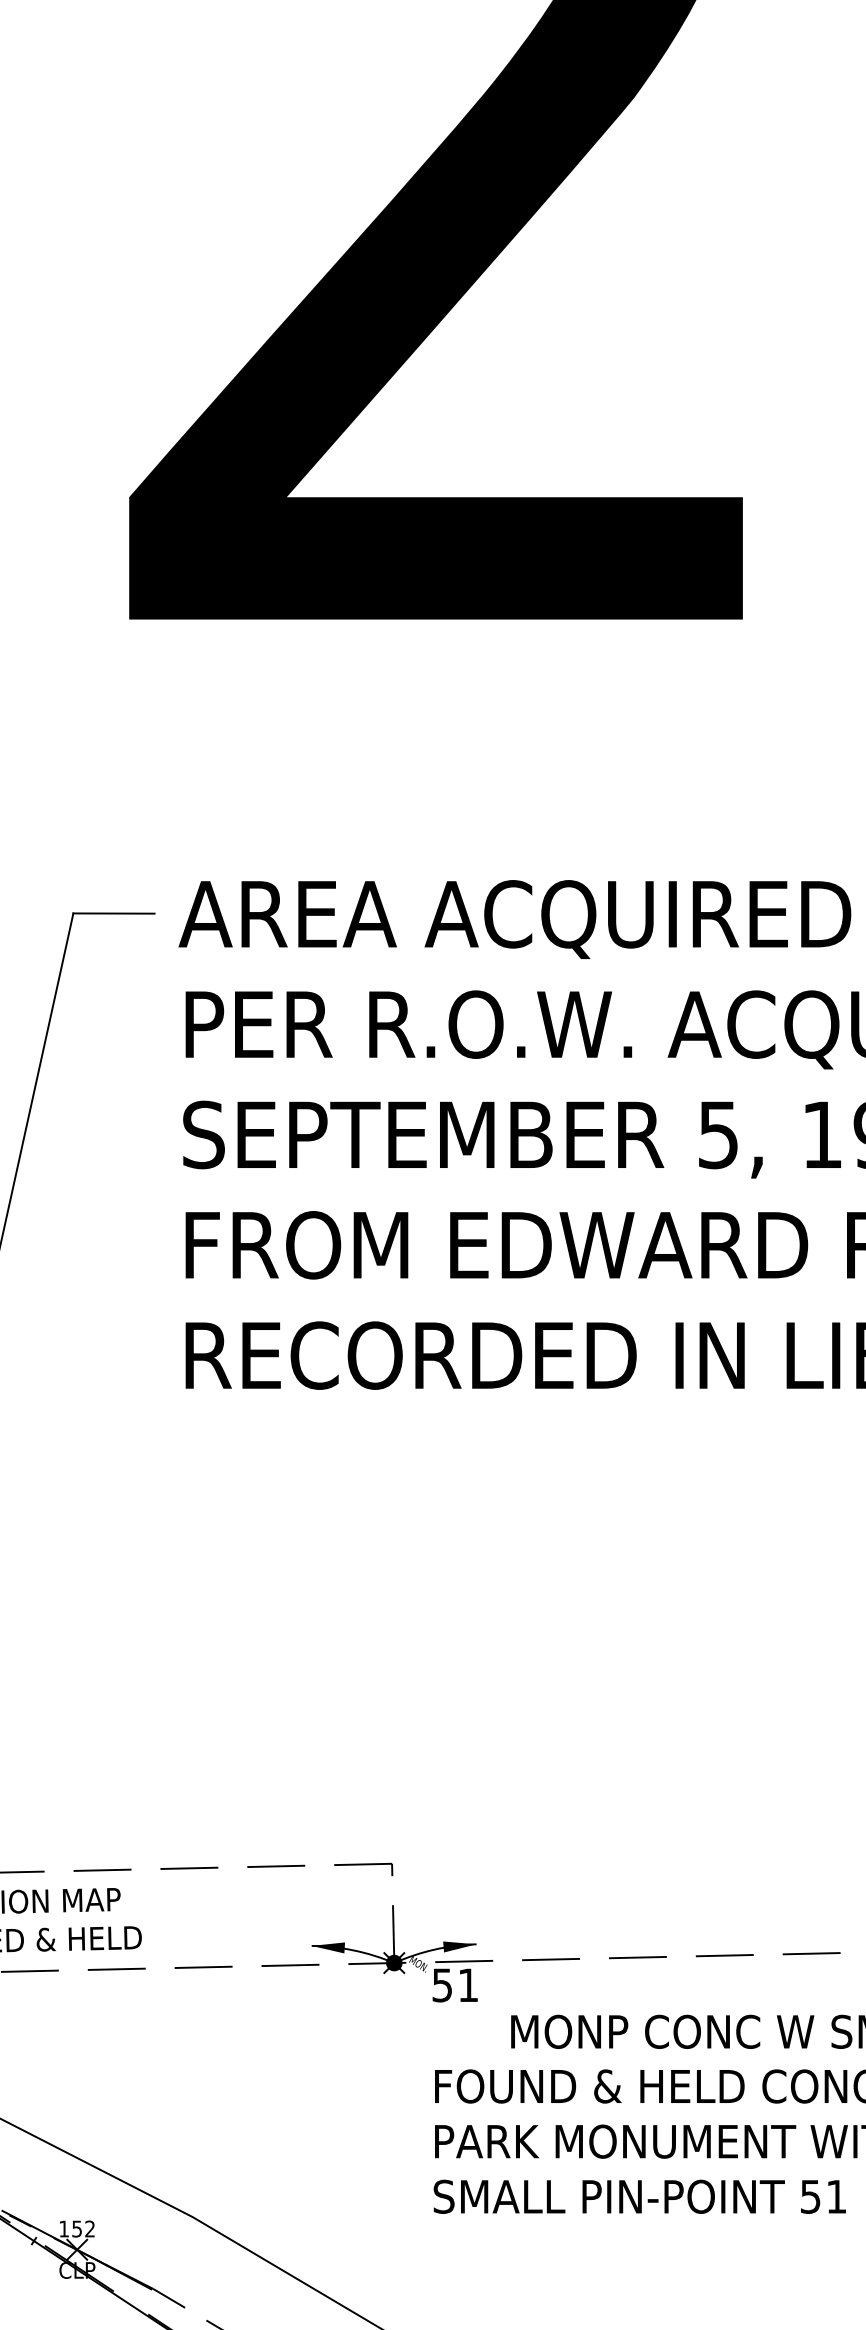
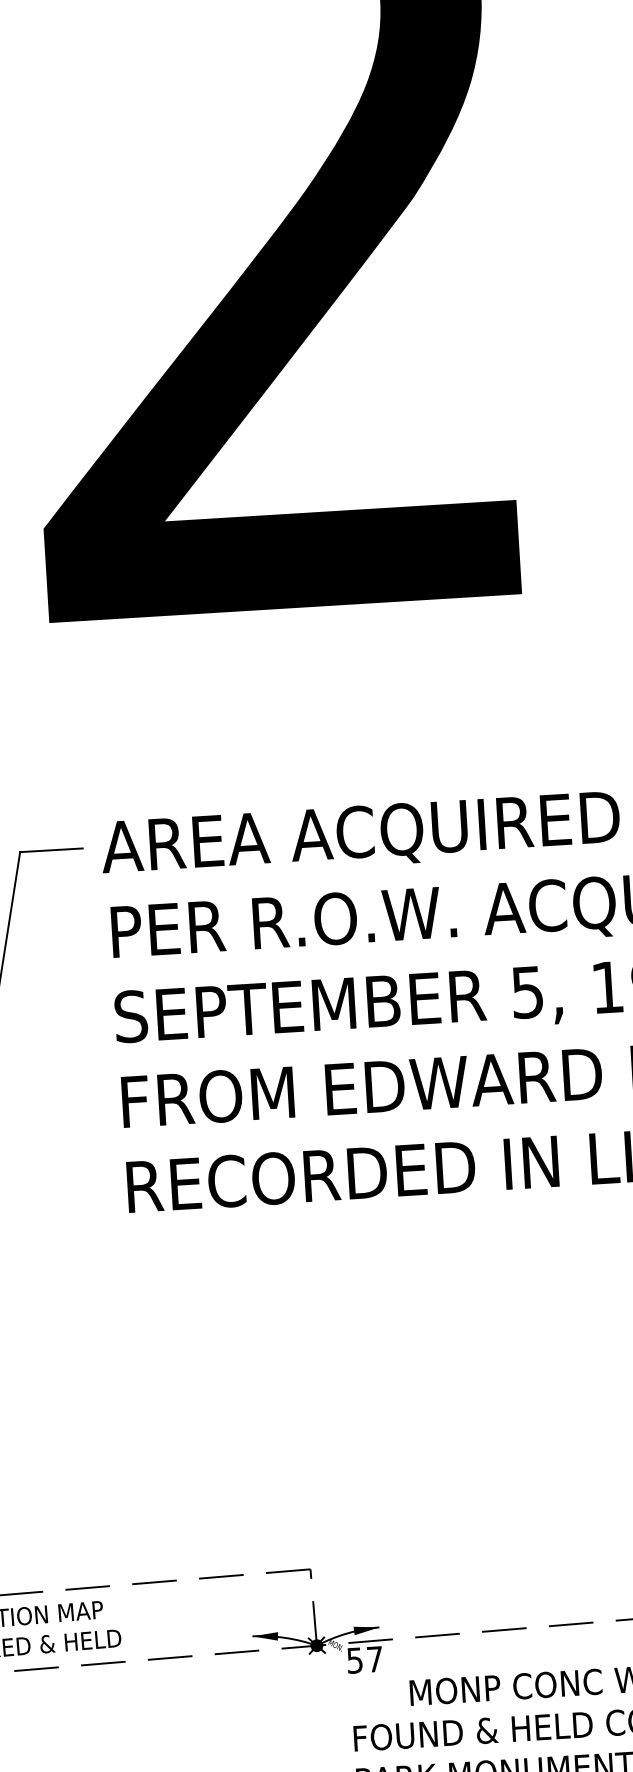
text: (467, 1984) -> (374, 1658), 51 -> 57

